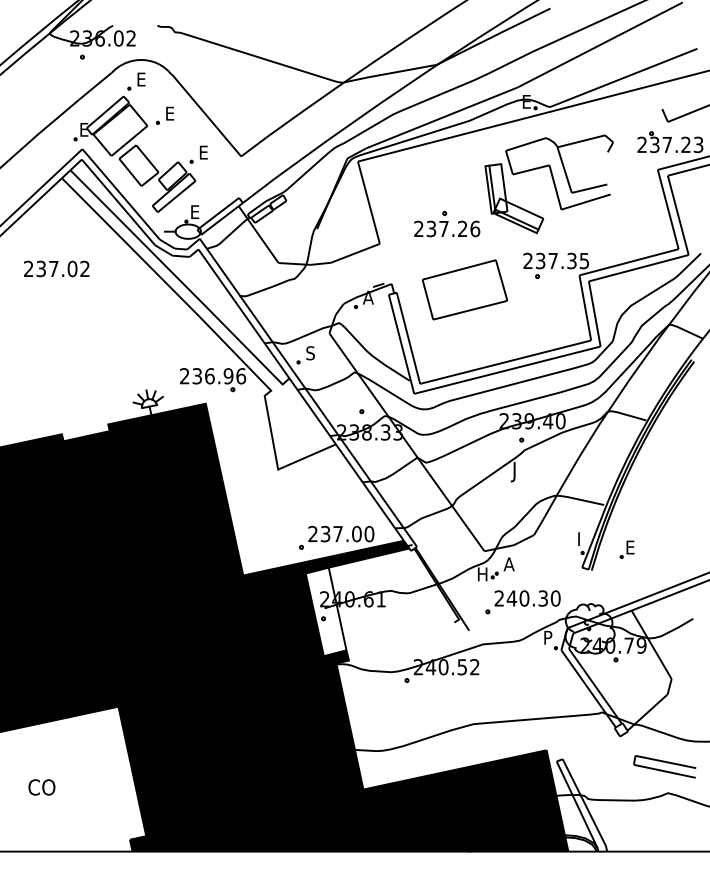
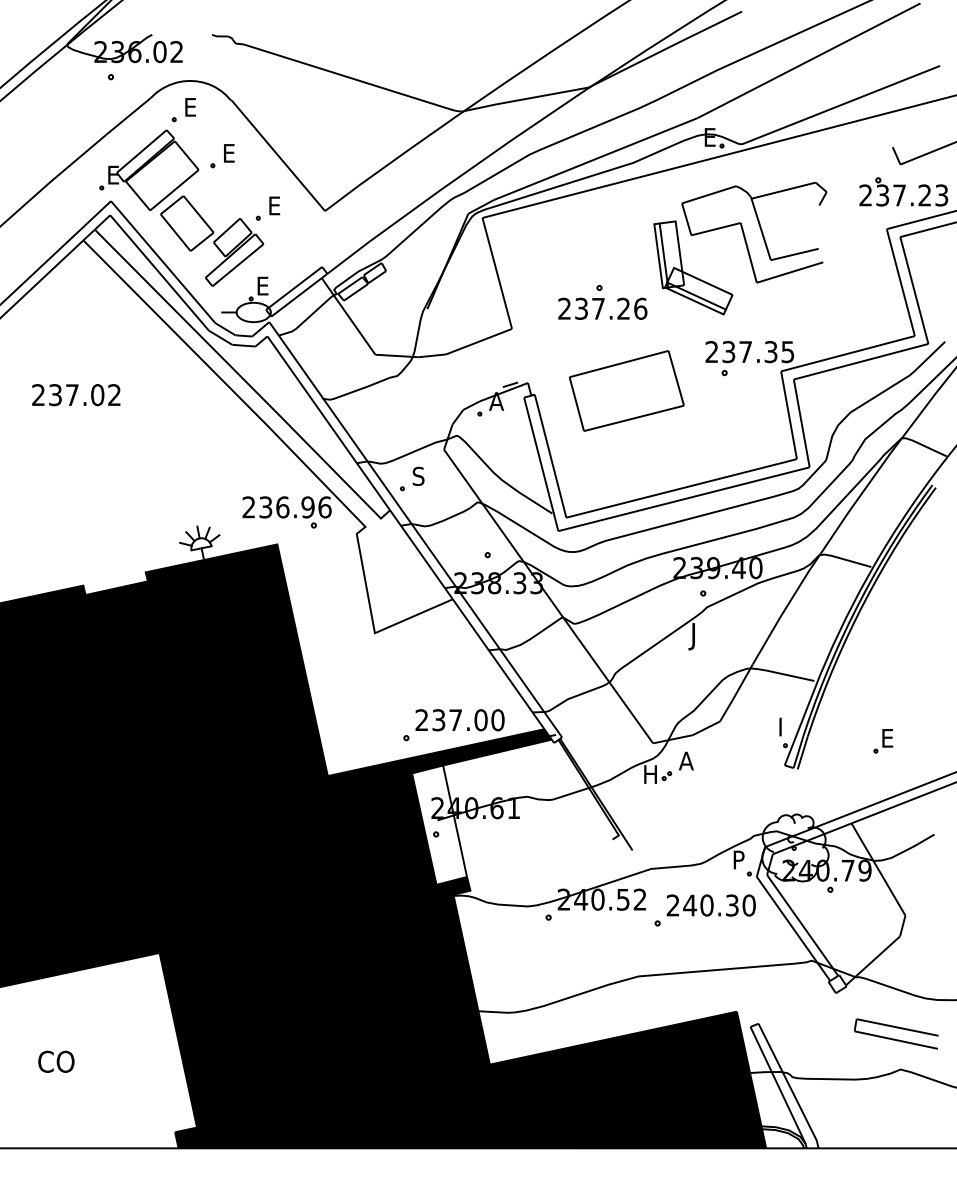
text: (56, 268) -> (76, 394), moved
part: (626, 549) -> (882, 740), moved
part: (522, 602) -> (704, 910), moved

